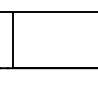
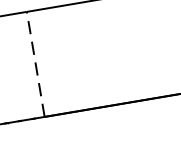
line: (13, 40) -> (35, 64), solid -> dashed

